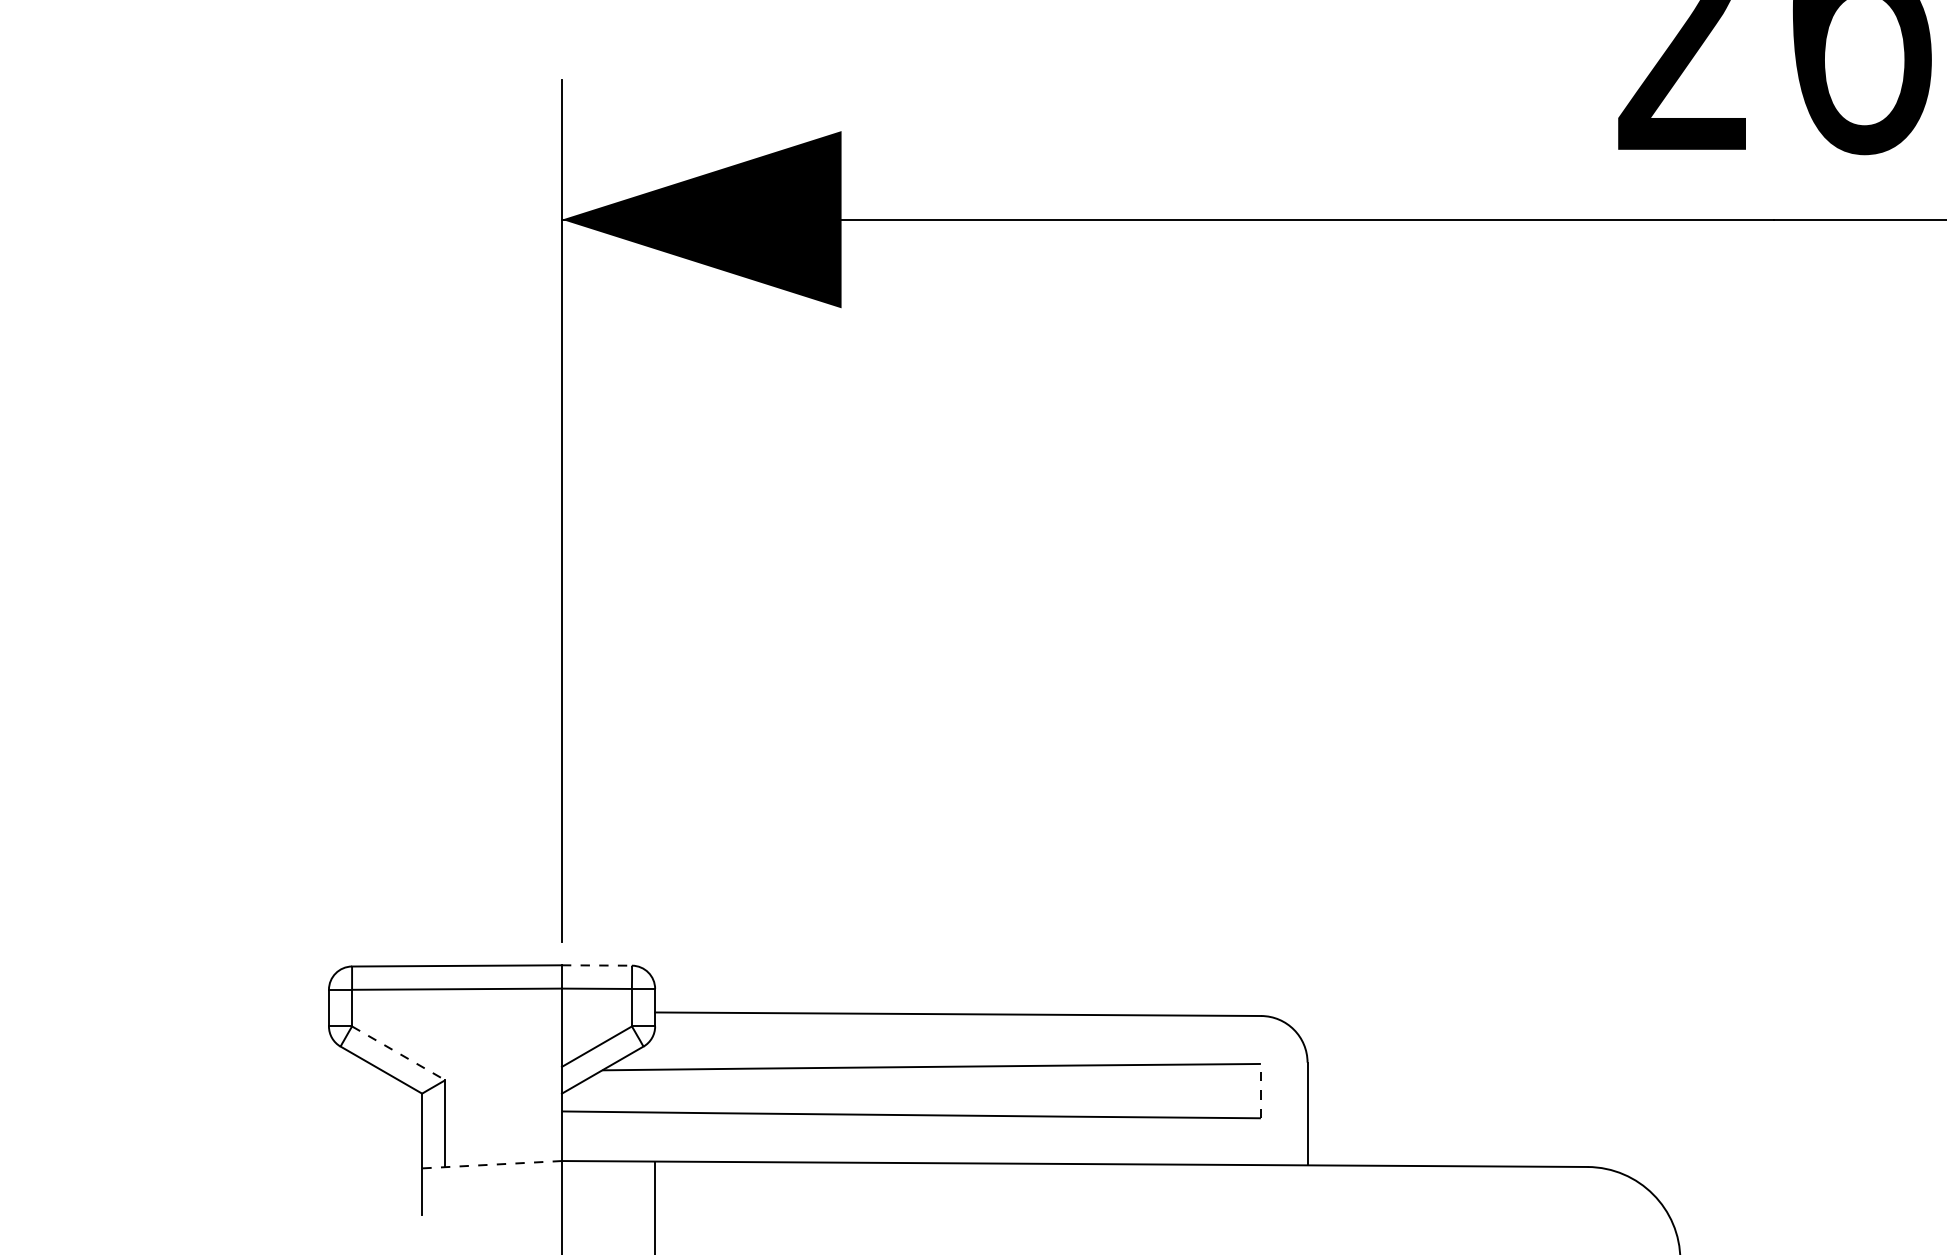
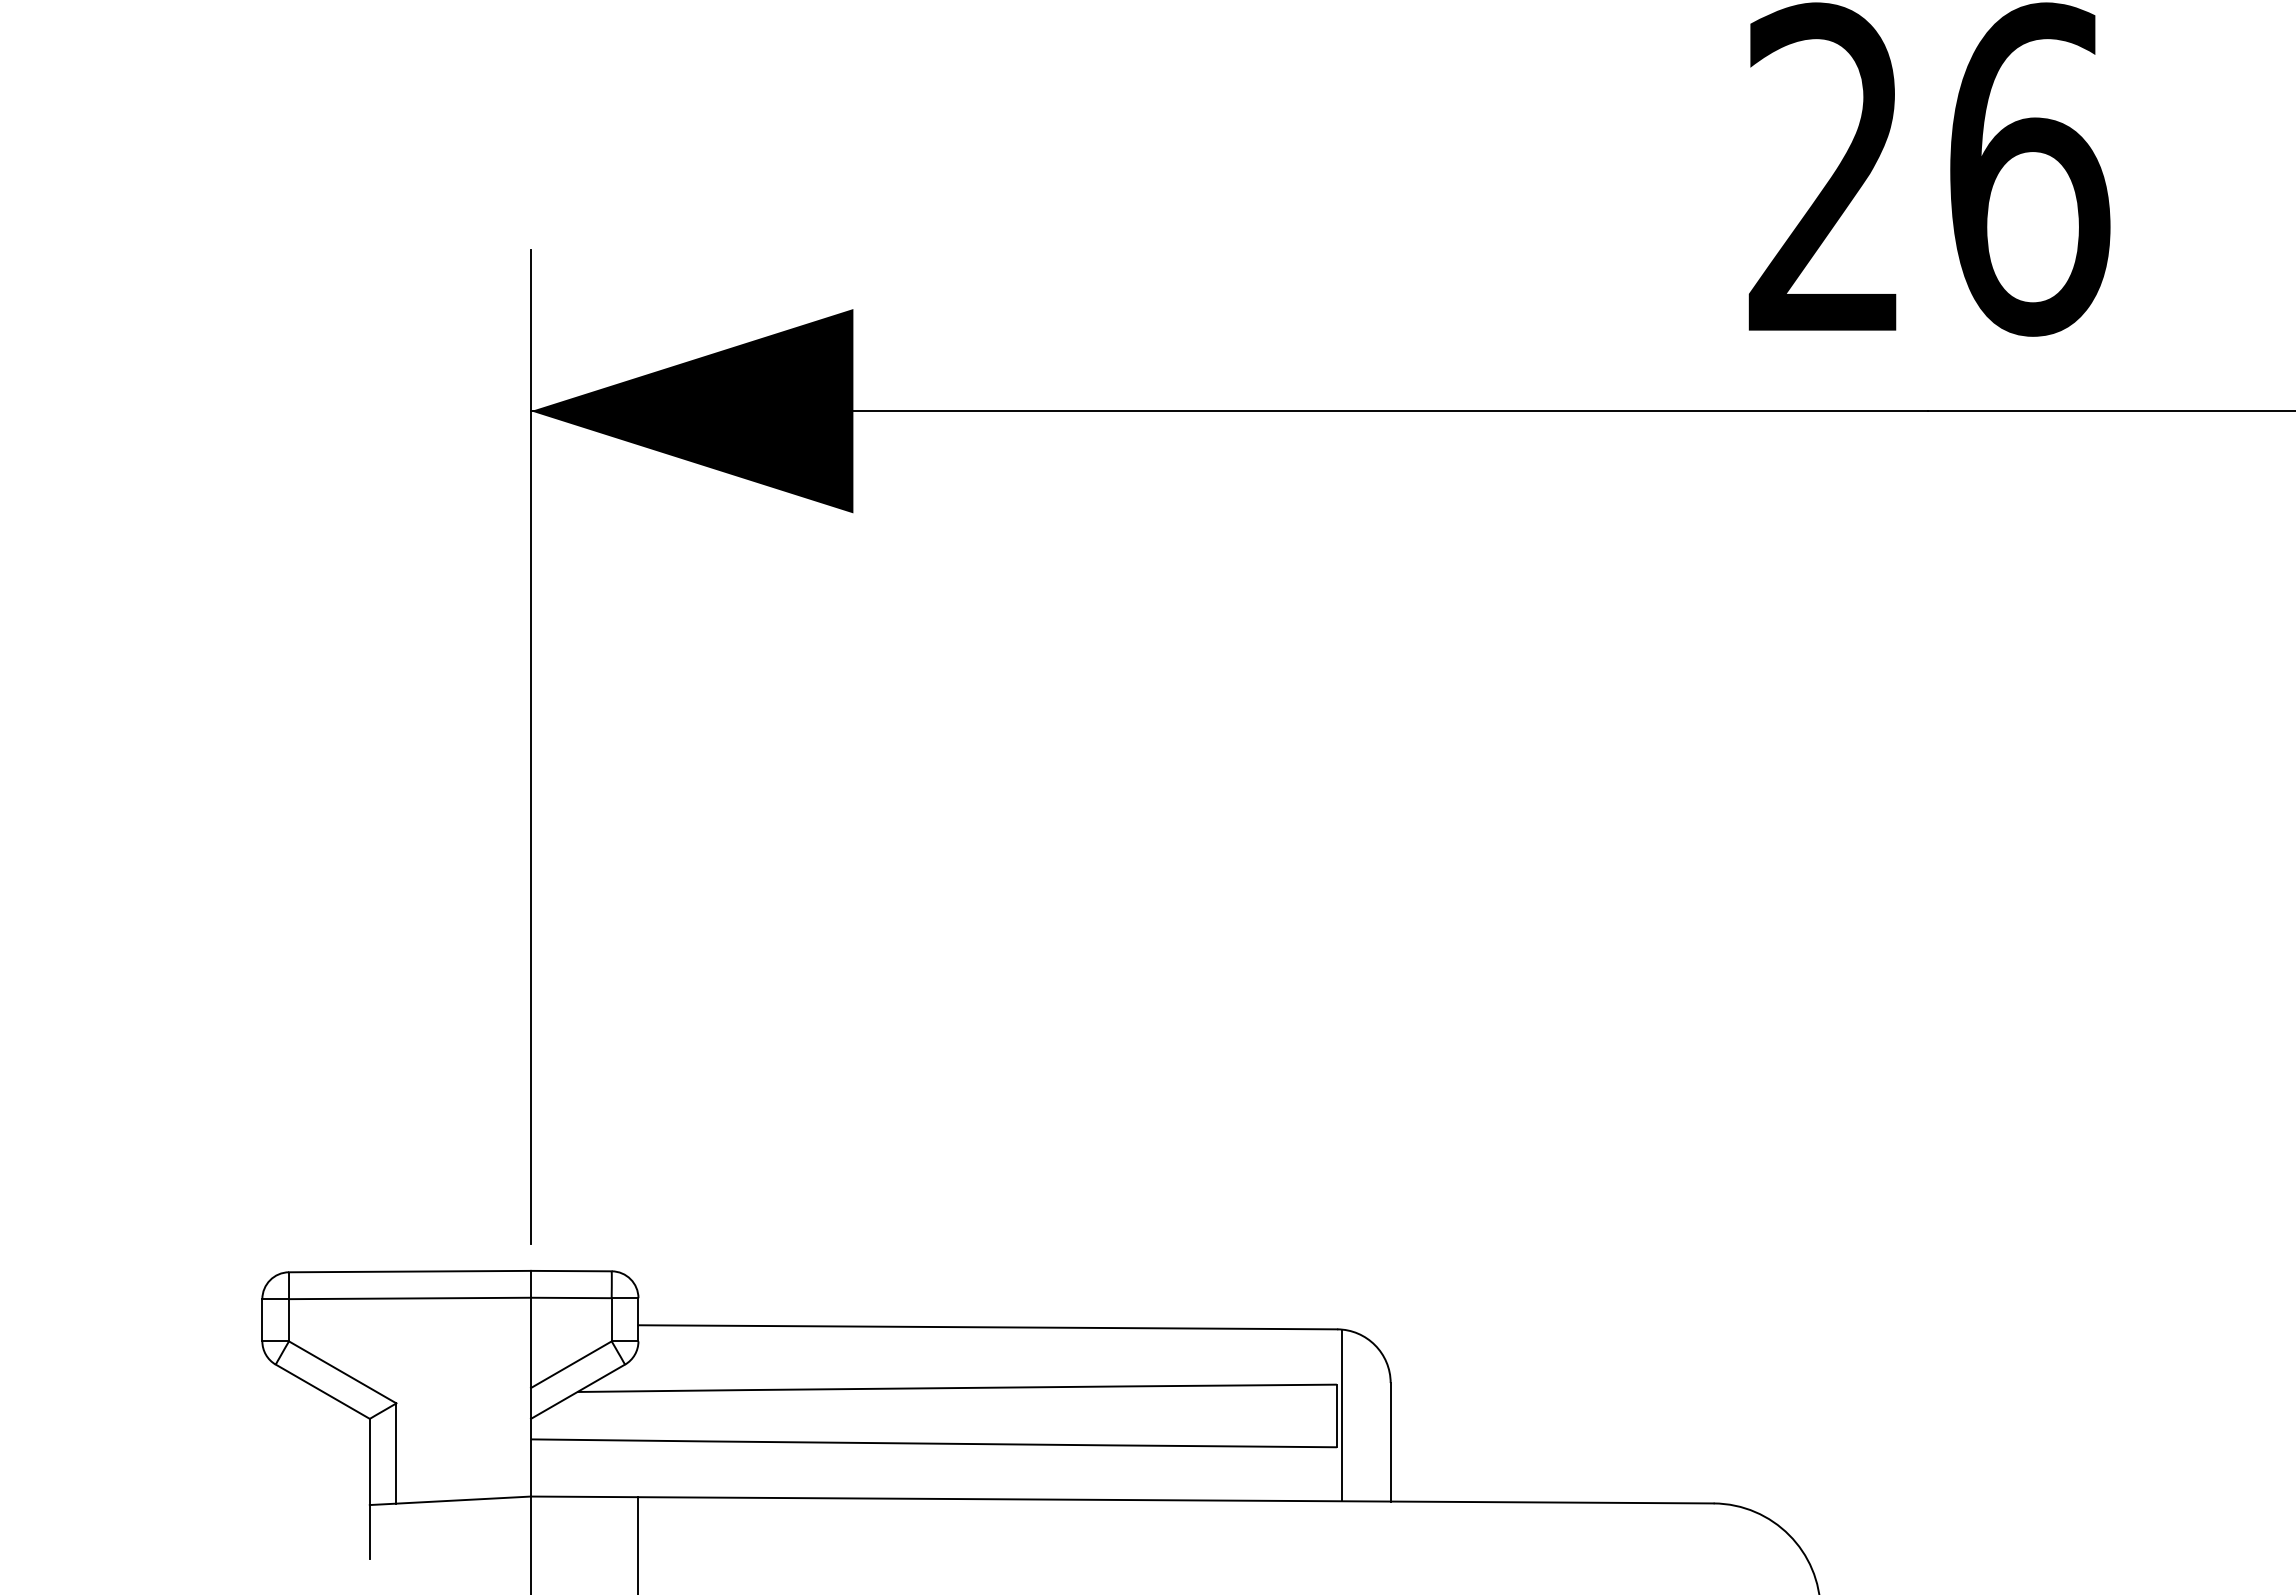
line: (597, 965) -> (571, 1271), dashed -> solid
line: (399, 1053) -> (343, 1372), dashed -> solid
line: (1260, 1090) -> (1336, 1415), dashed -> solid
line: (1265, 1090) -> (1342, 1415), added
line: (492, 1164) -> (450, 1500), dashed -> solid

